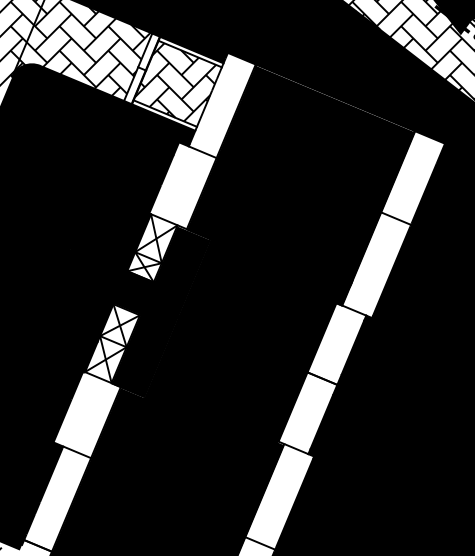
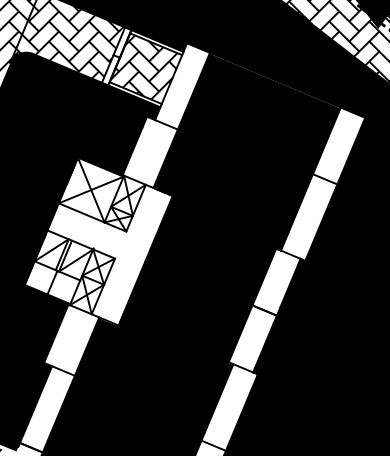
fill: (118, 294) -> (97, 241), removed

